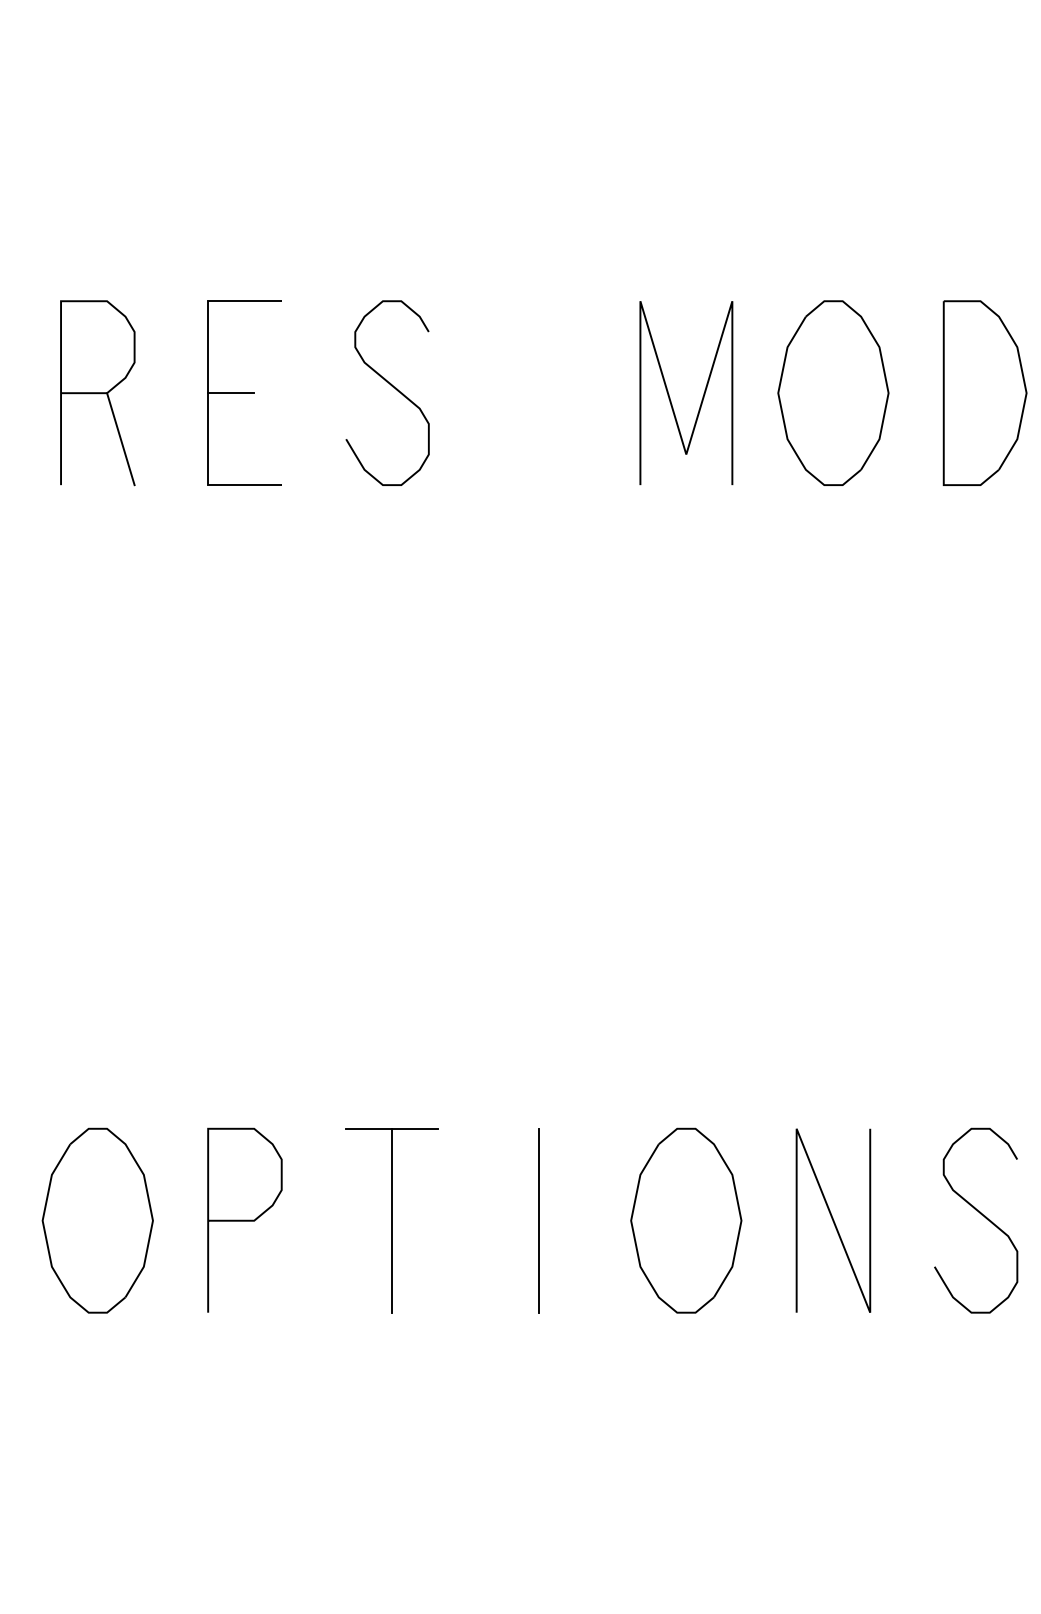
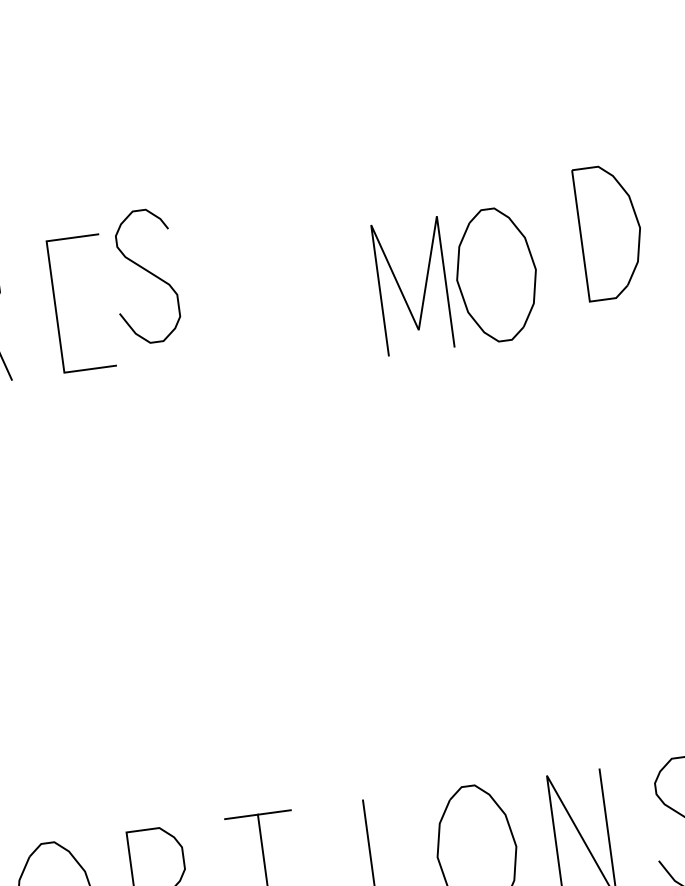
curve: (392, 387) -> (147, 272), moved
part: (833, 392) -> (496, 274), moved
line: (231, 393) -> (72, 304), removed
line: (701, 399) -> (424, 289), moved

